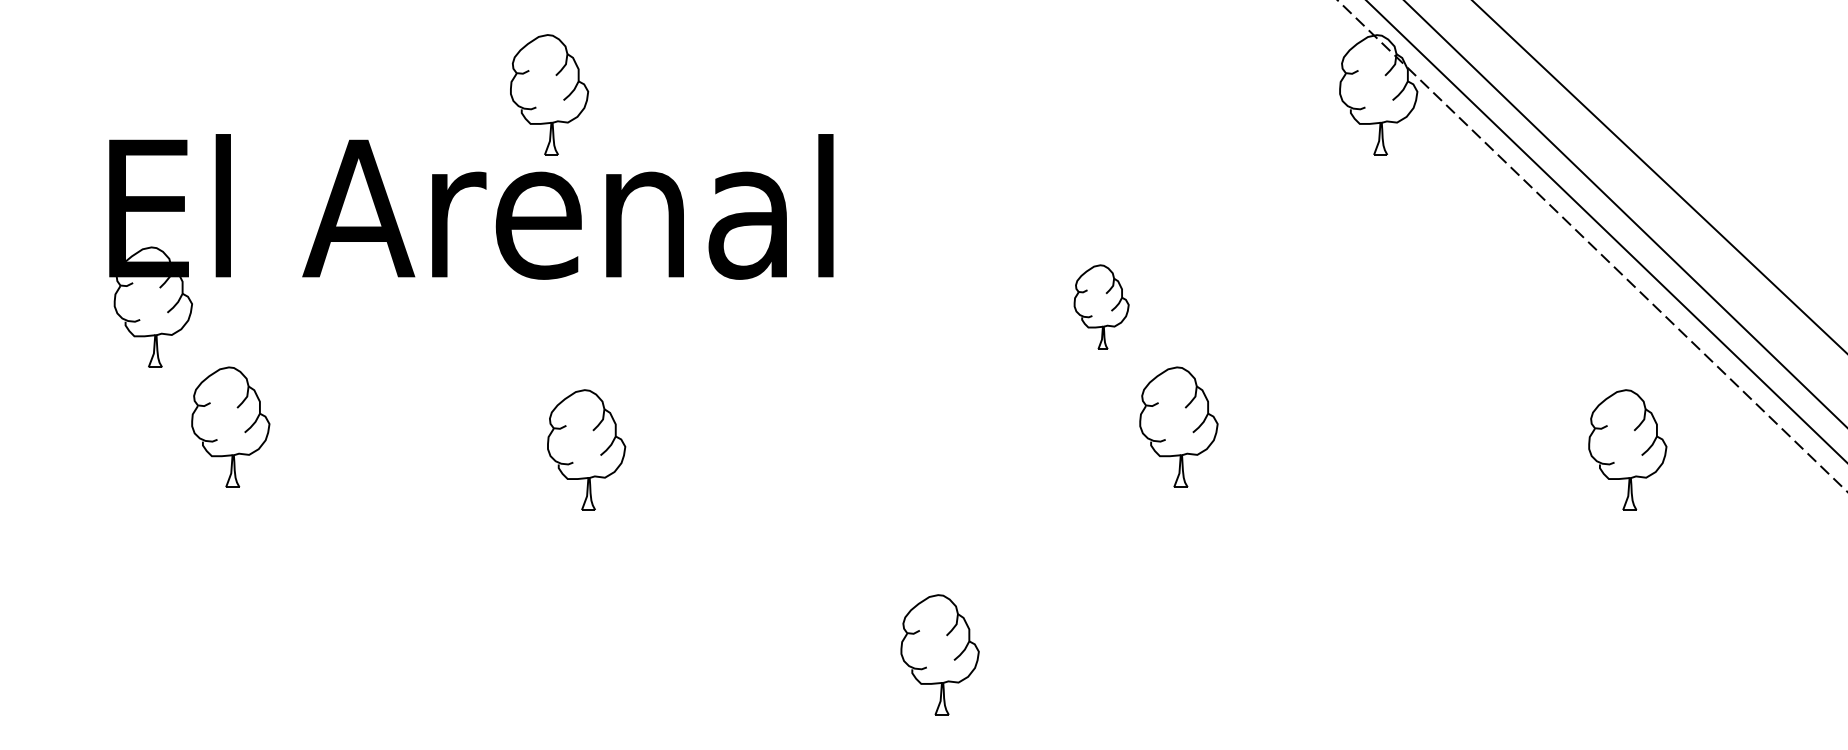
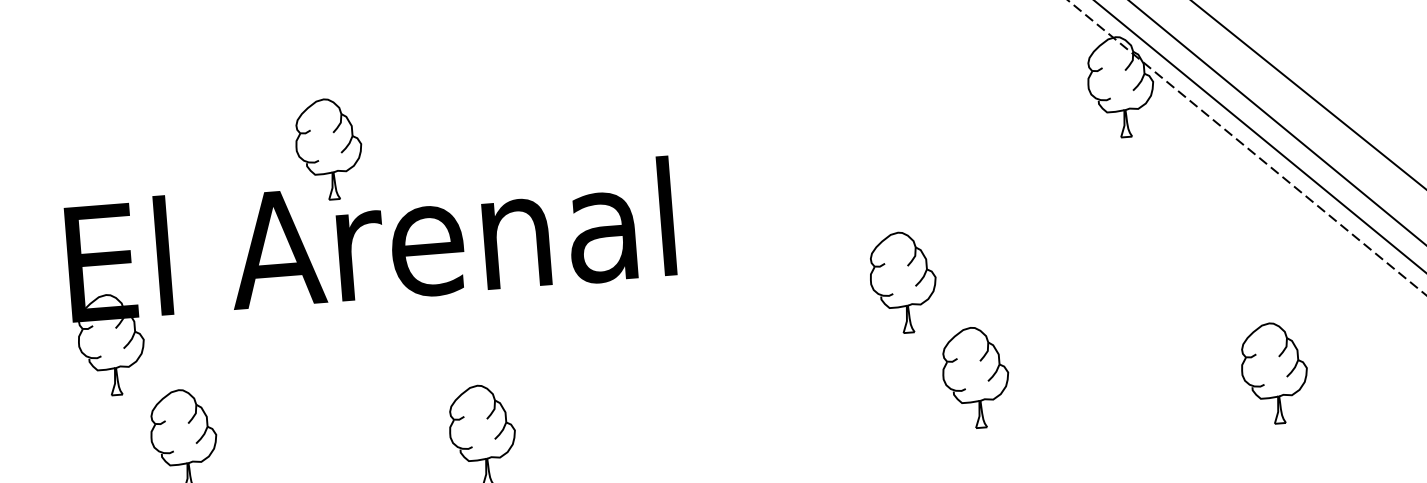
part: (549, 94) -> (329, 148), moved
part: (1101, 306) -> (903, 281), size x1.43
part: (1627, 449) -> (1274, 372), moved

